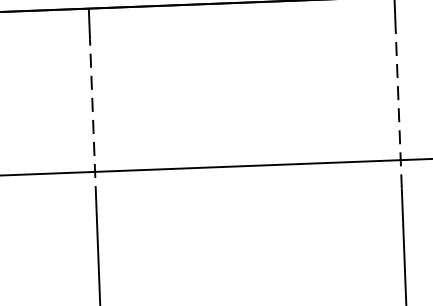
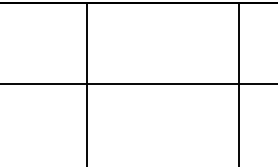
line: (397, 108) -> (238, 58), dashed -> solid
line: (93, 120) -> (86, 58), dashed -> solid

